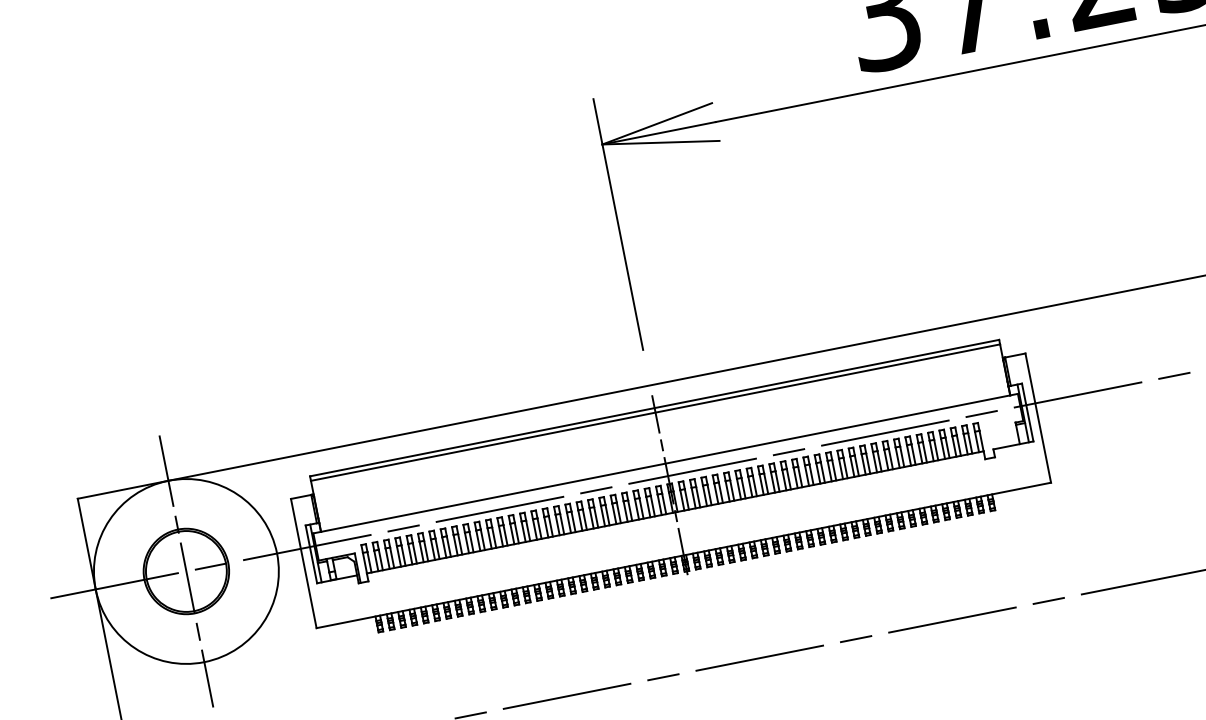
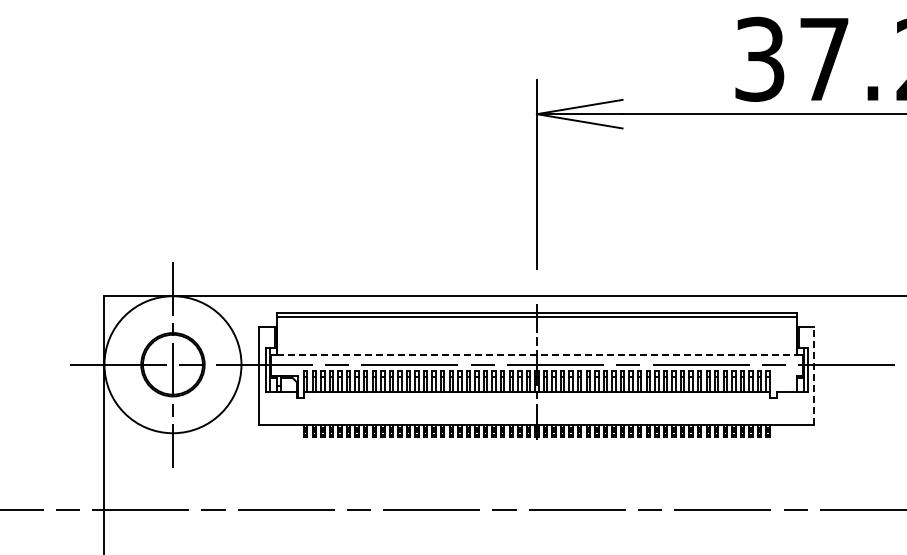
line: (1038, 417) -> (814, 375), solid -> dashed
line: (666, 463) -> (537, 355), solid -> dashed

